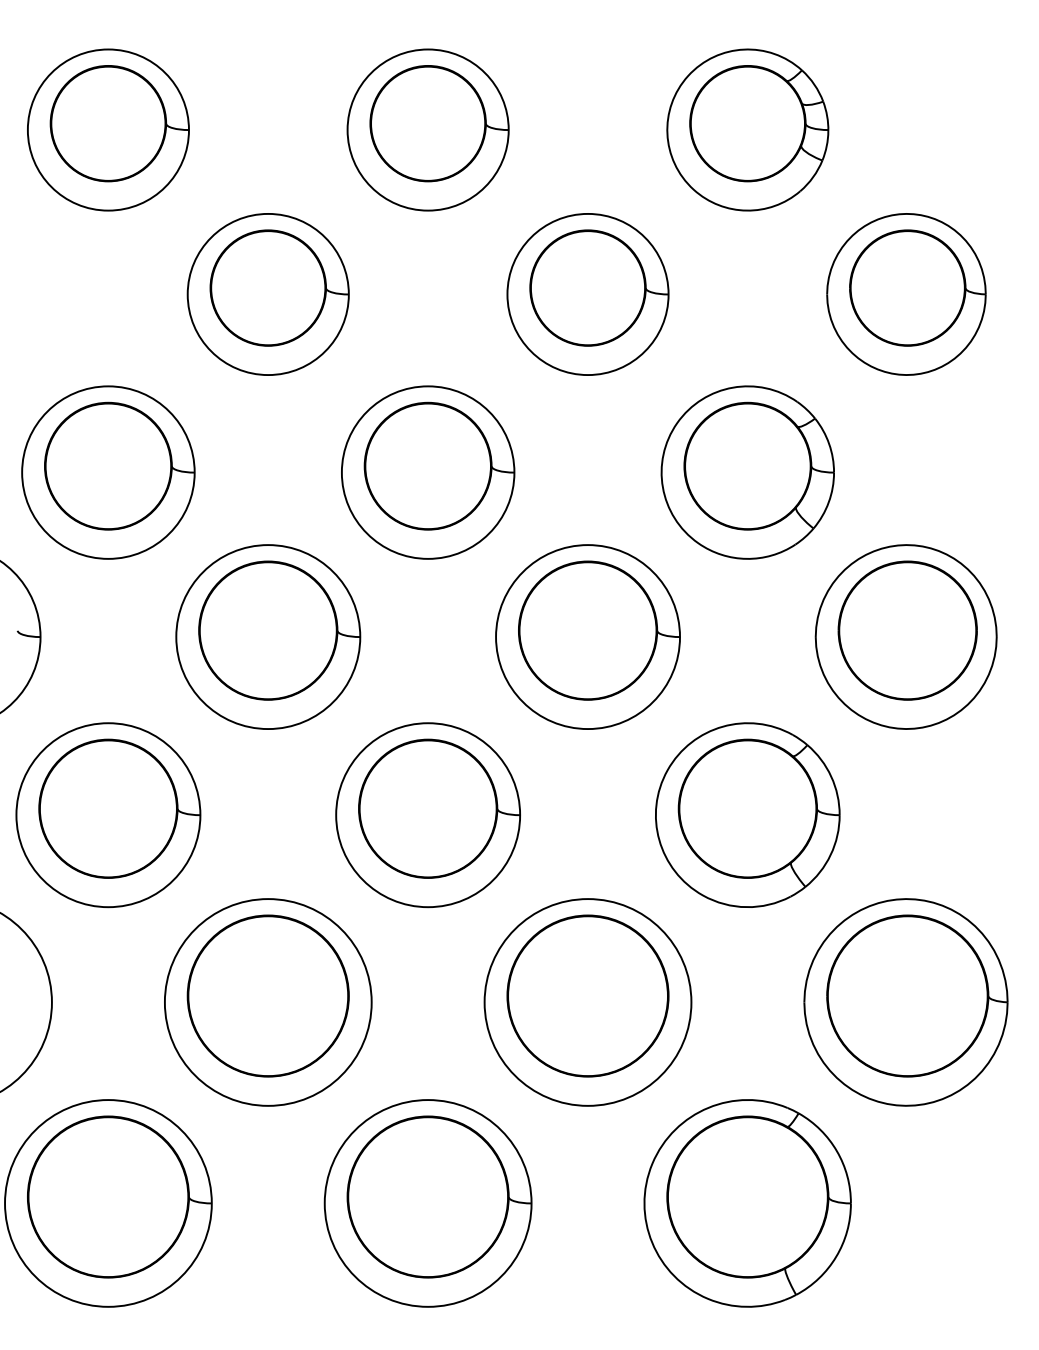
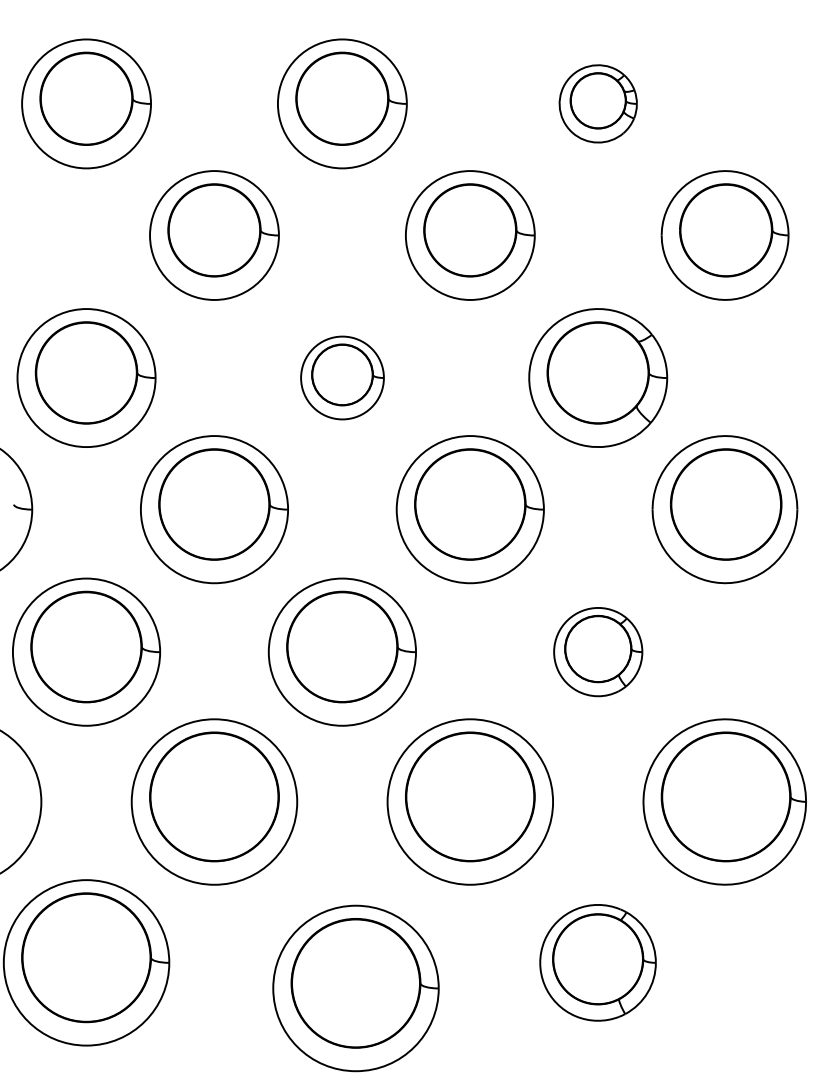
part: (747, 129) -> (597, 103), size x0.6
part: (428, 472) -> (342, 377), size x0.6
part: (747, 814) -> (597, 651), size x0.6
part: (427, 1203) -> (355, 988), moved
part: (747, 1203) -> (597, 962), size x0.7

